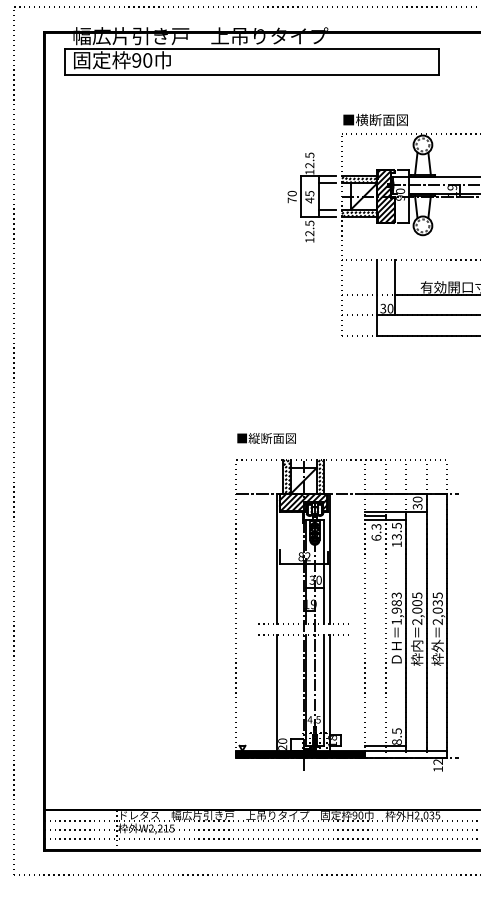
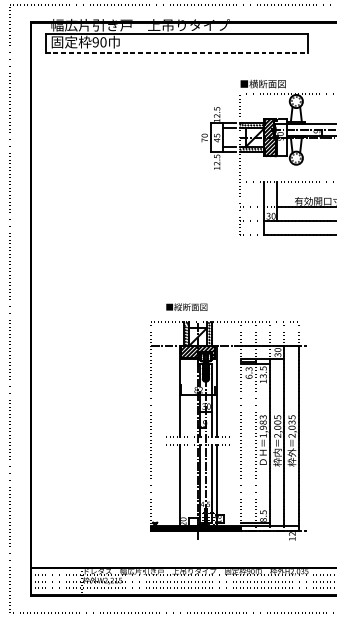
line: (252, 75) -> (176, 52), solid -> dashed
part: (348, 623) -> (229, 436), moved

